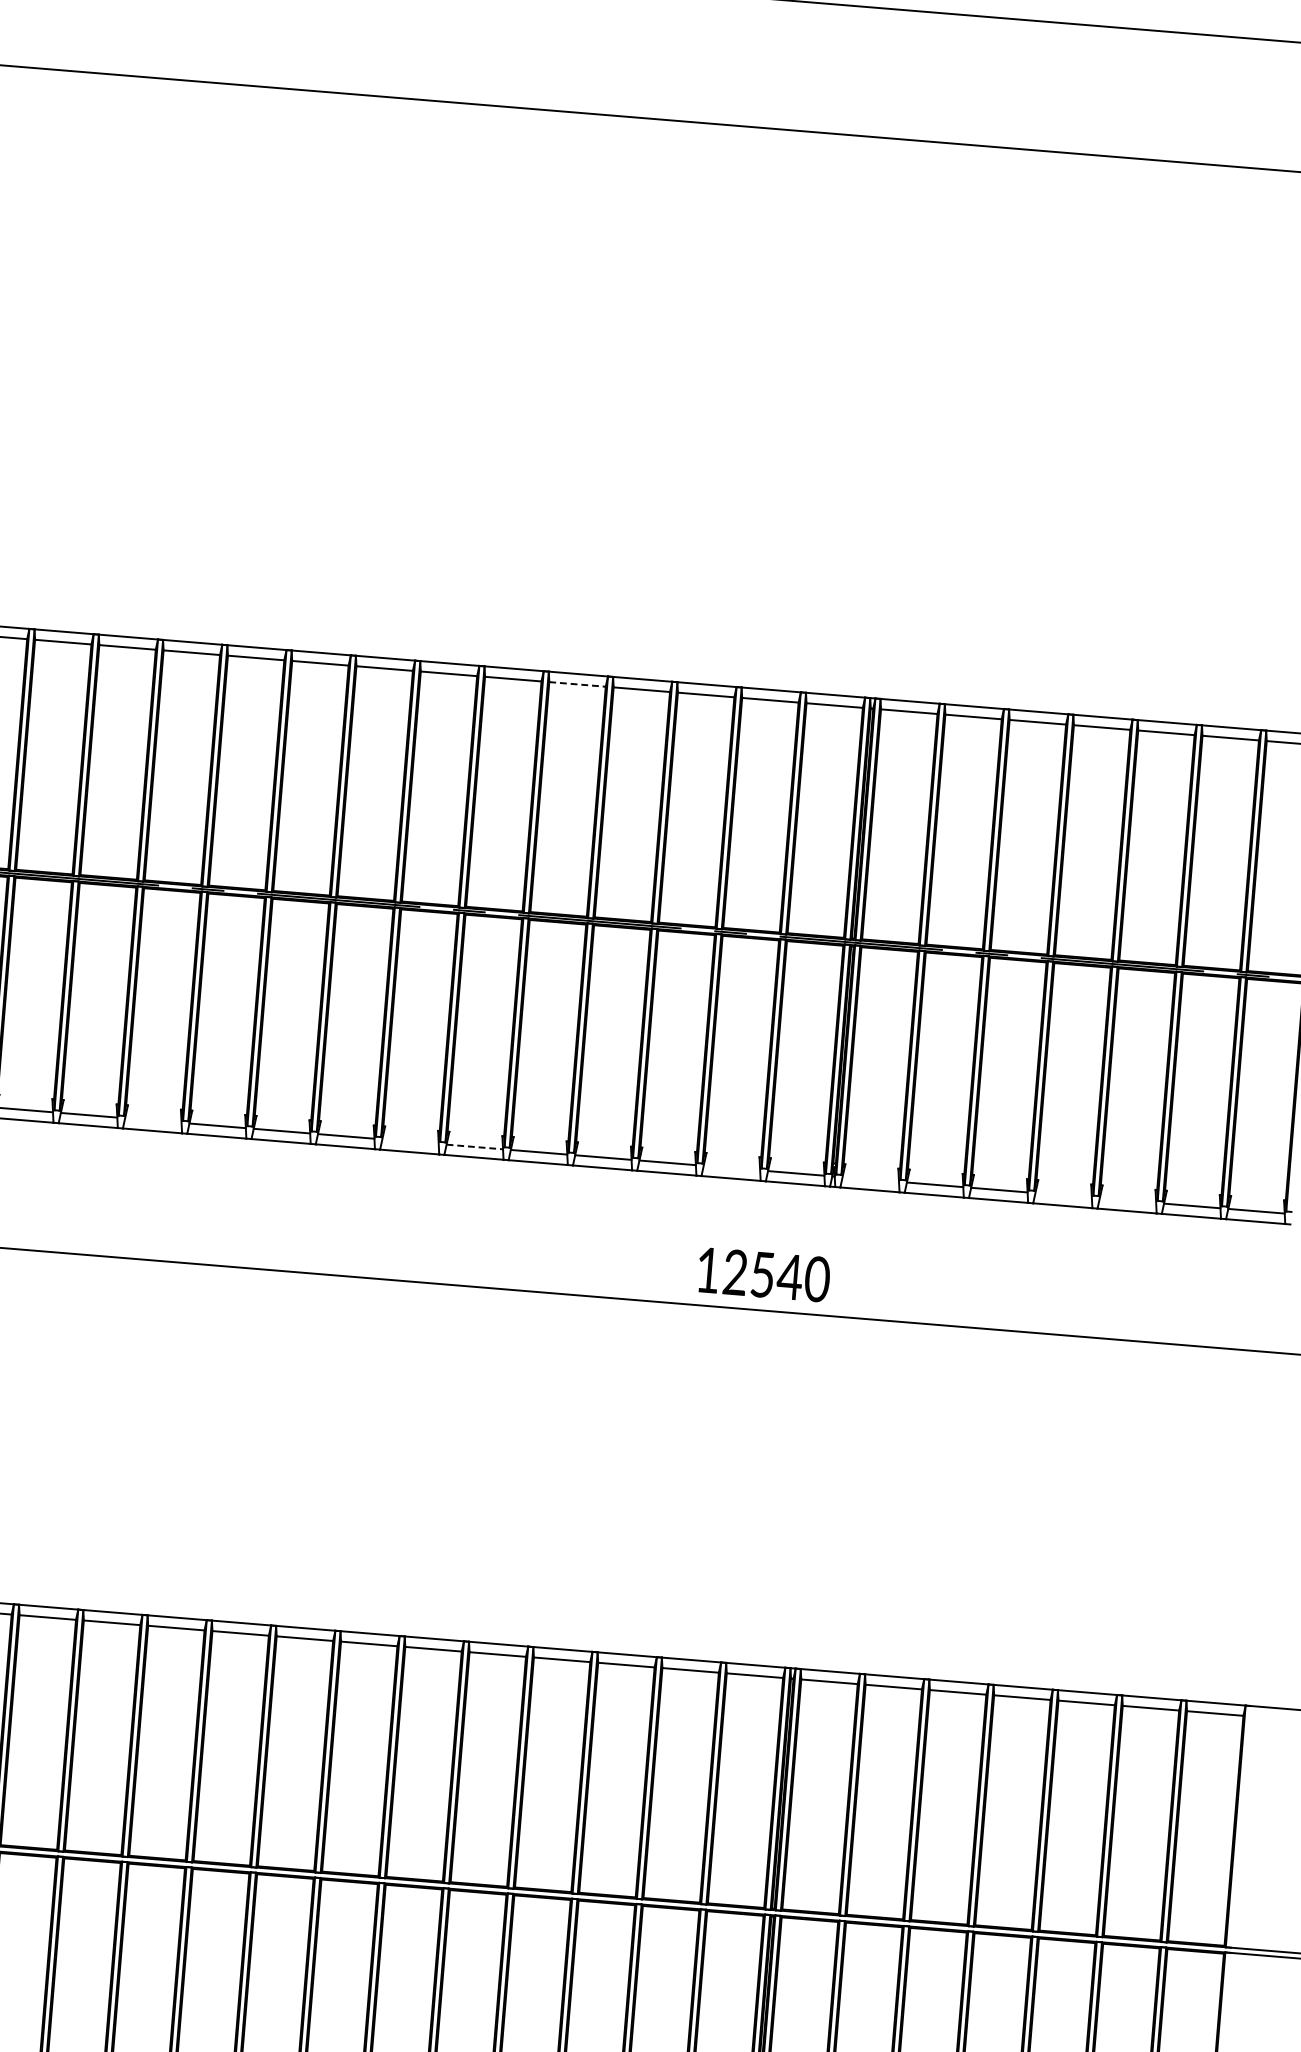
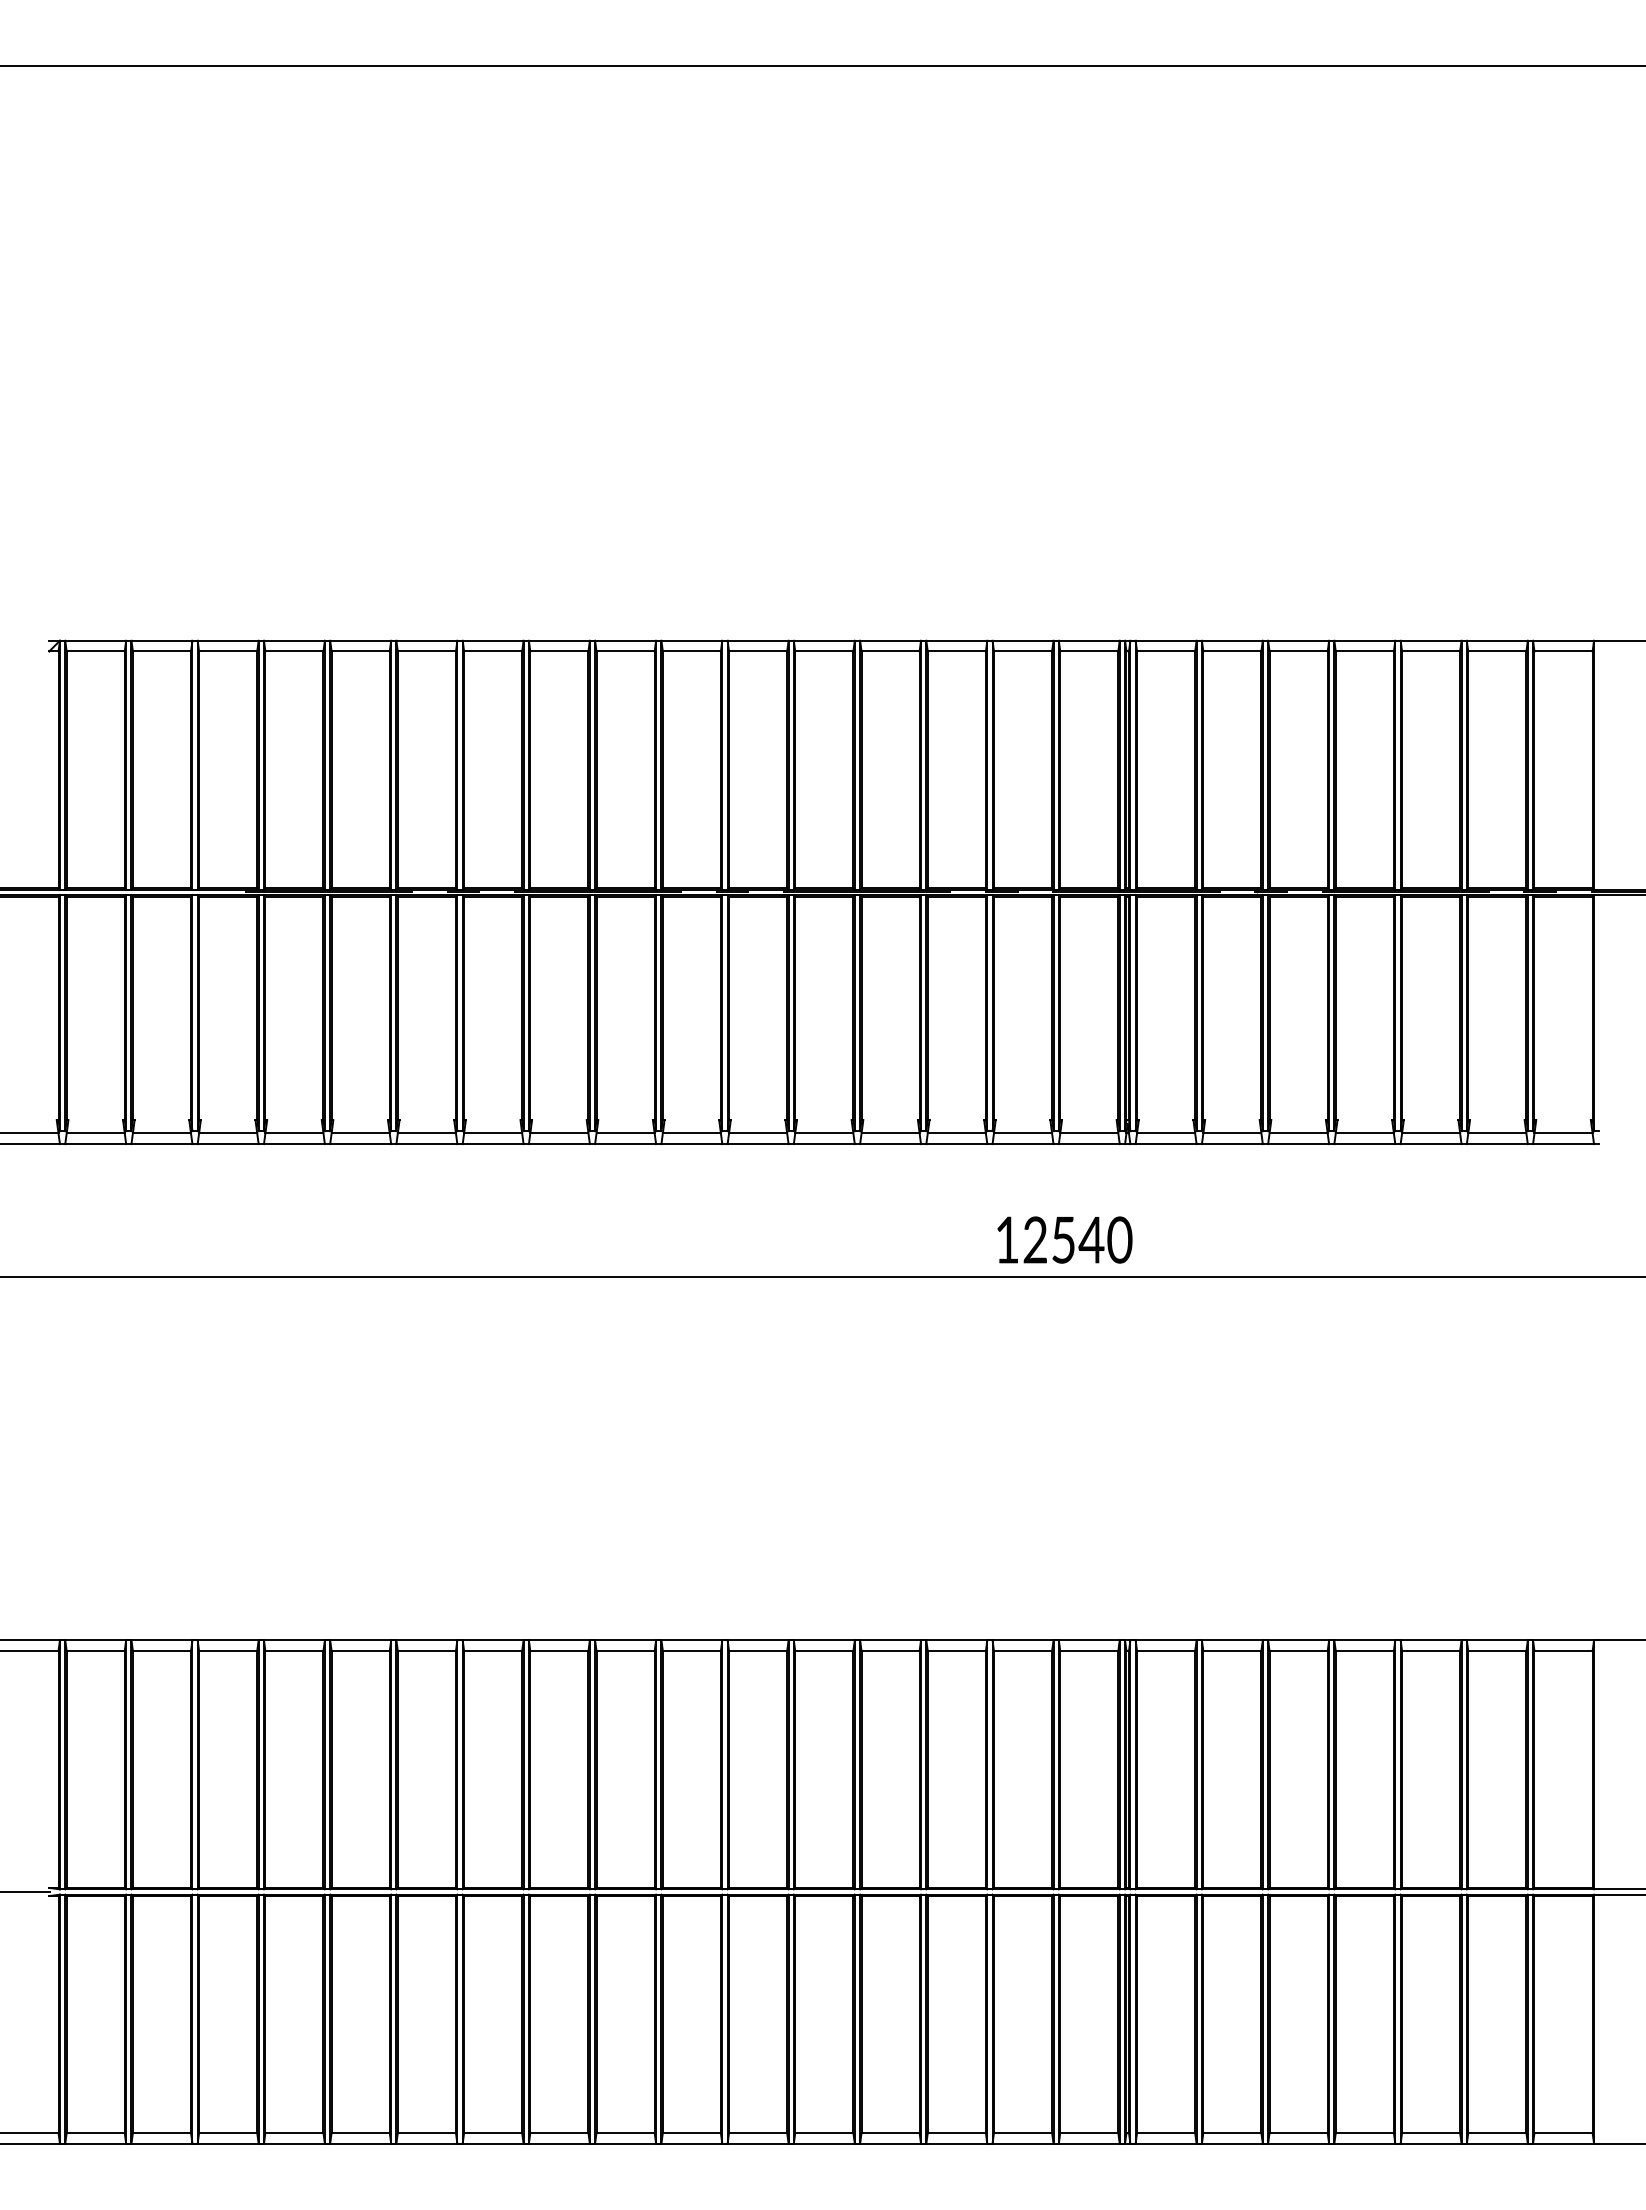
line: (577, 684) -> (824, 651), dashed -> solid
line: (152, 1120) -> (426, 1133), added
line: (410, 1141) -> (691, 1133), added
line: (475, 1147) -> (758, 1133), dashed -> solid
line: (731, 1168) -> (1022, 1133), added
line: (871, 1179) -> (1166, 1133), added
line: (1063, 1195) -> (1364, 1133), added
line: (1128, 1200) -> (1431, 1133), added

